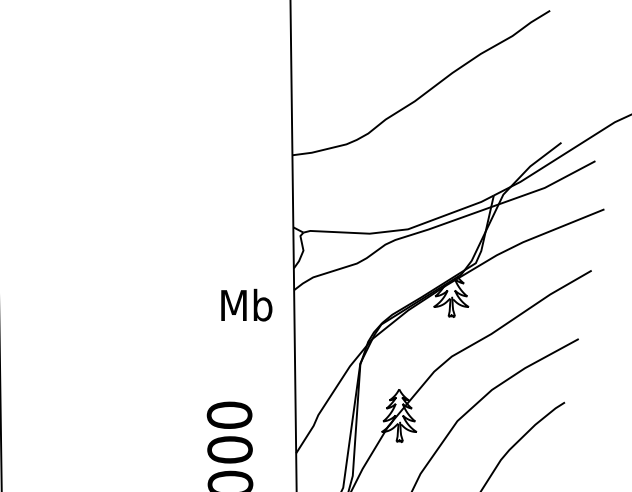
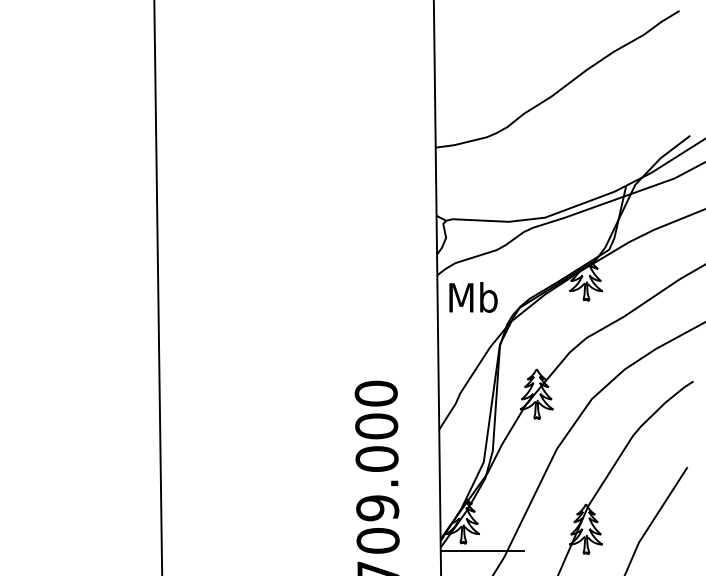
text: (246, 305) -> (473, 297), moved

